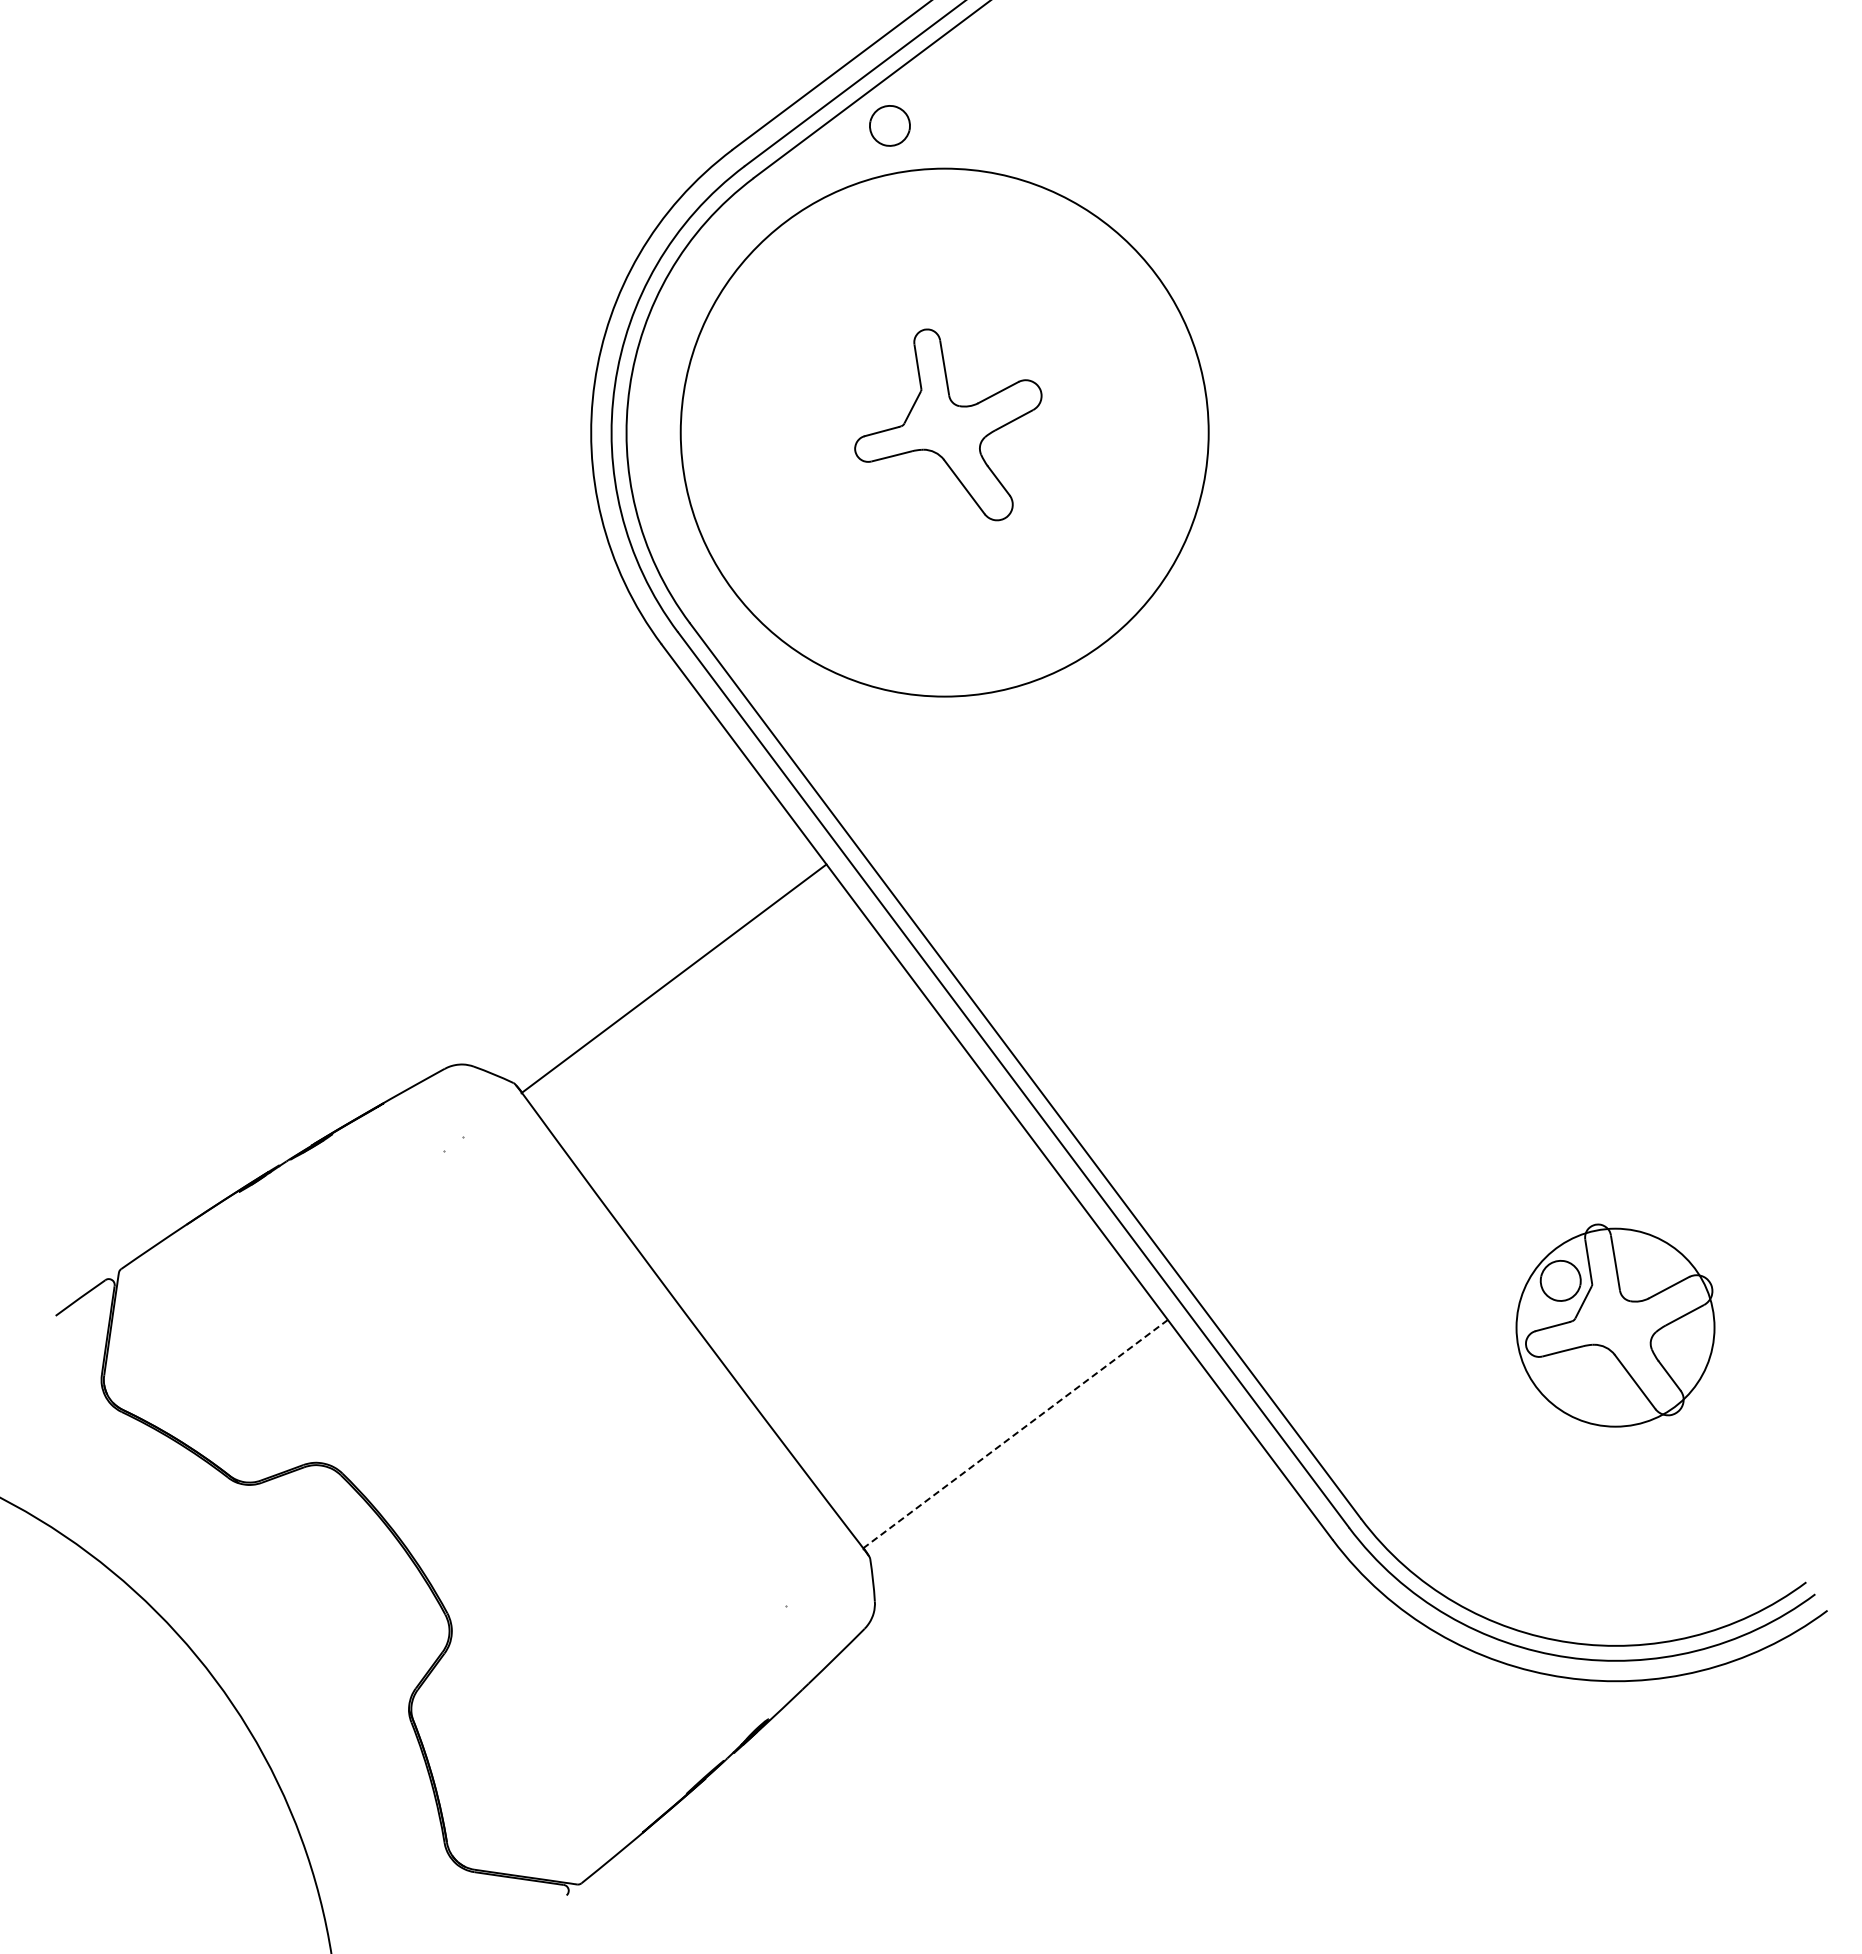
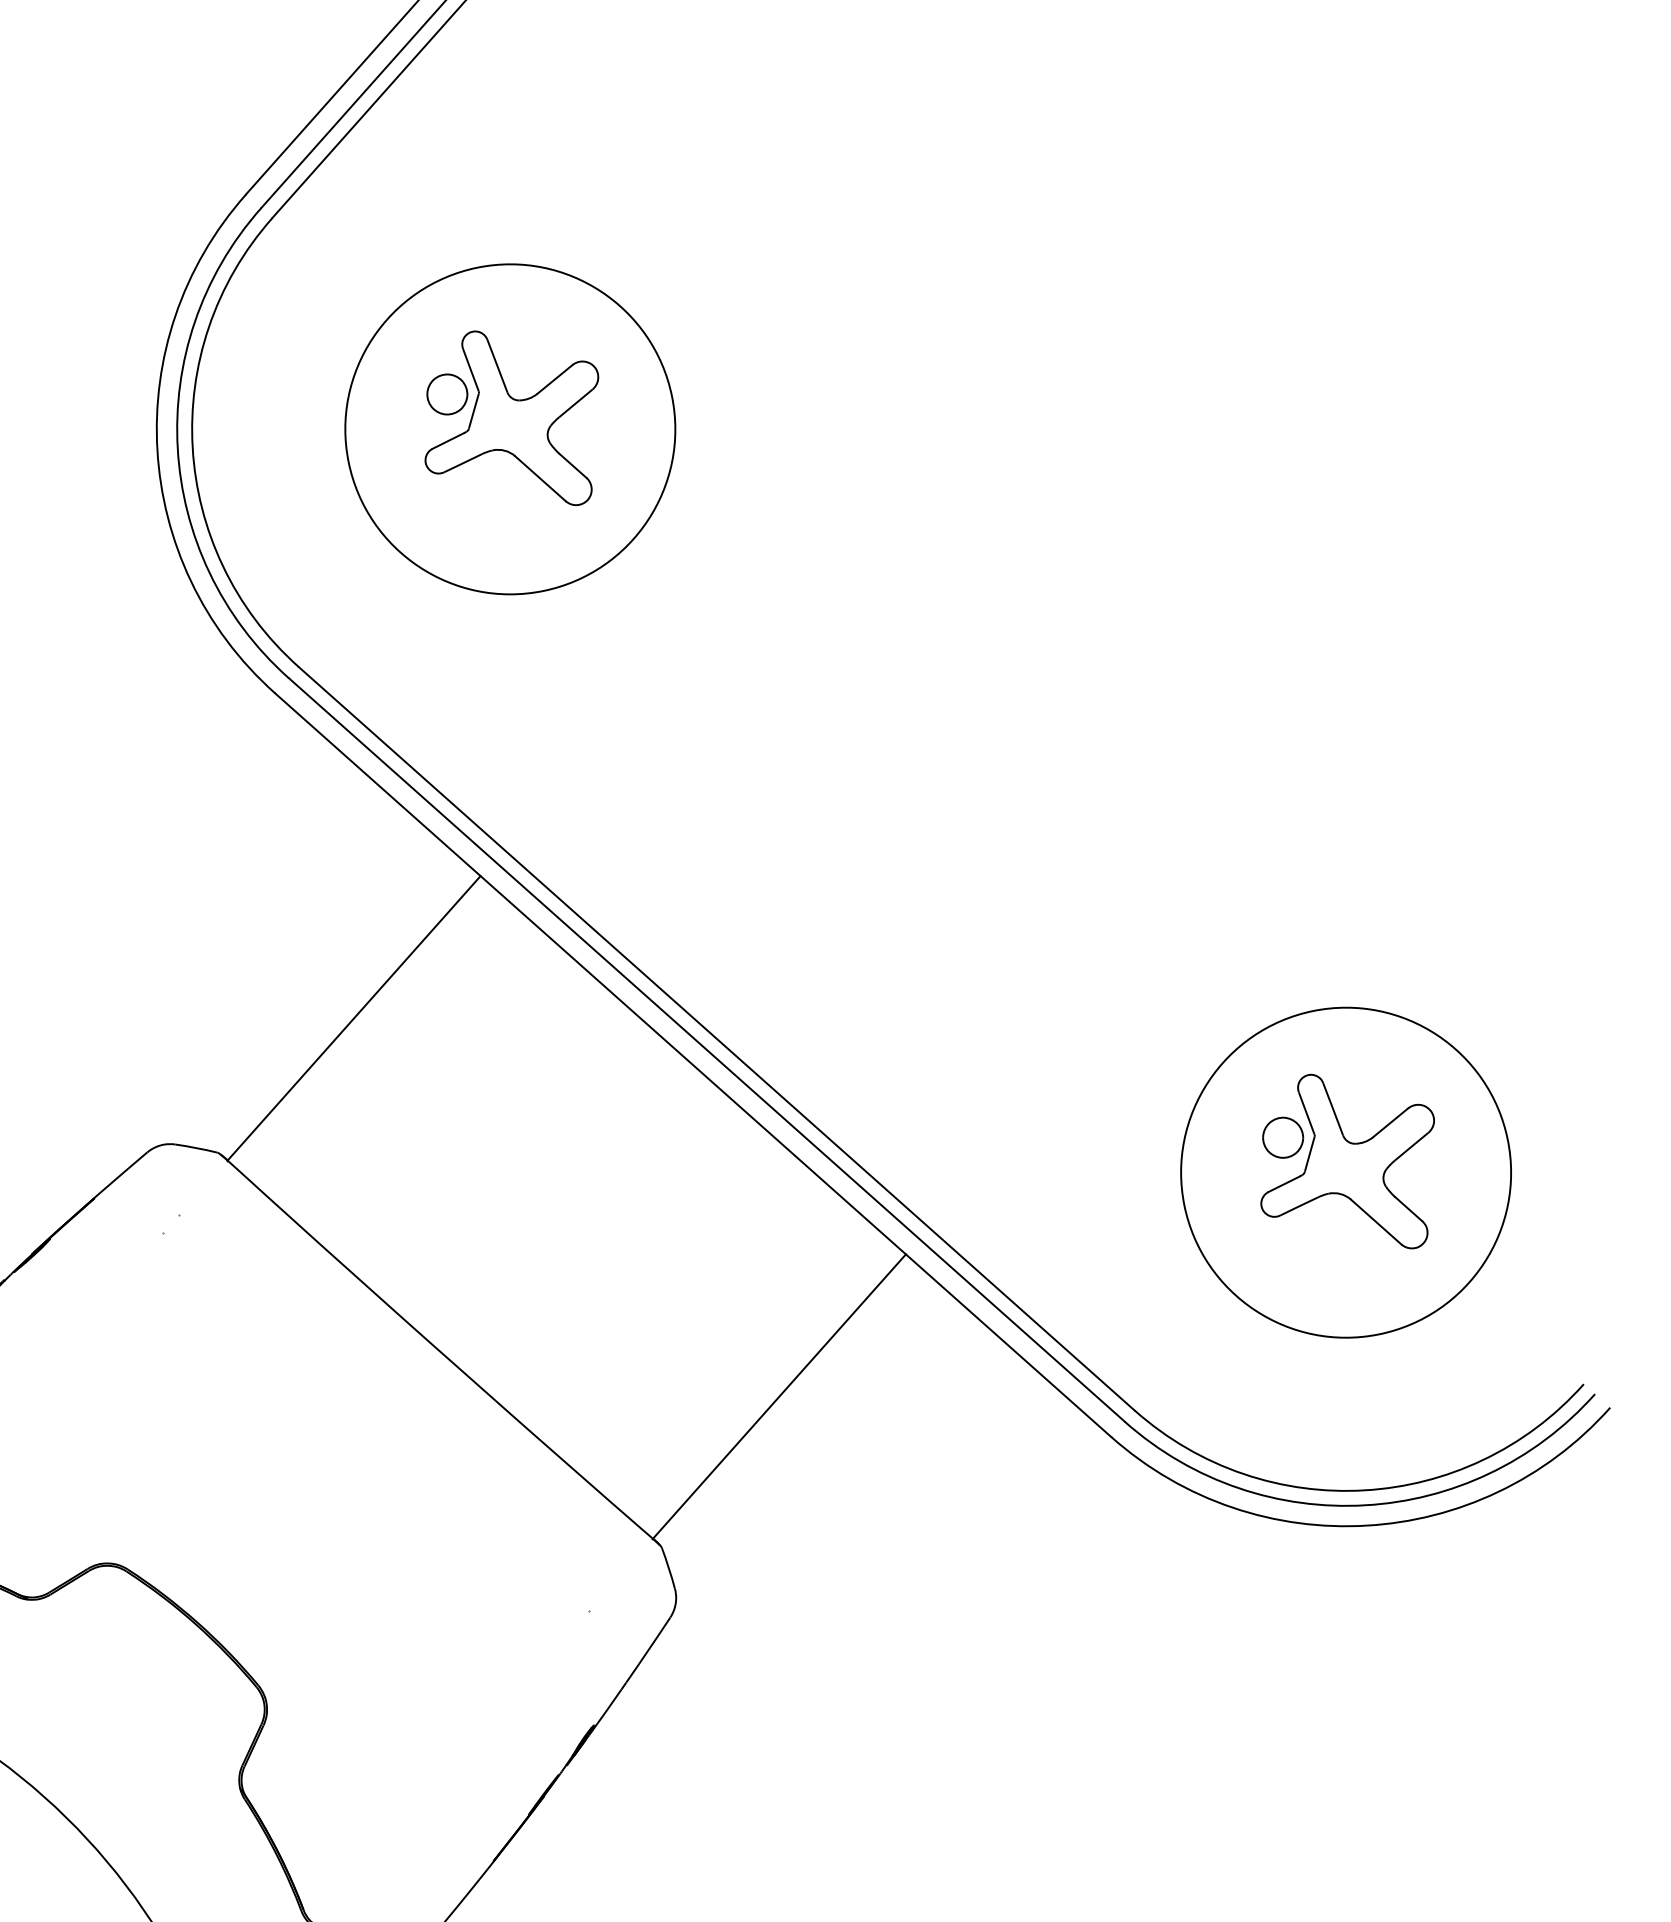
part: (889, 125) -> (446, 394), moved
circle: (944, 432) -> (510, 429), size x0.62
circle: (1615, 1327) -> (1346, 1172), size x1.67
line: (1015, 1434) -> (779, 1397), dashed -> solid

